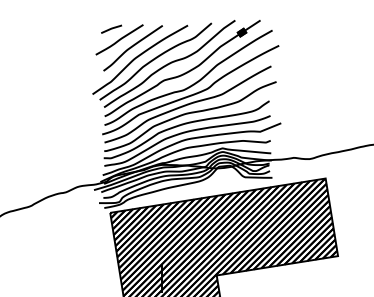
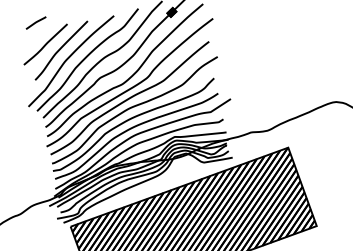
line: (111, 28) -> (35, 22), moved

